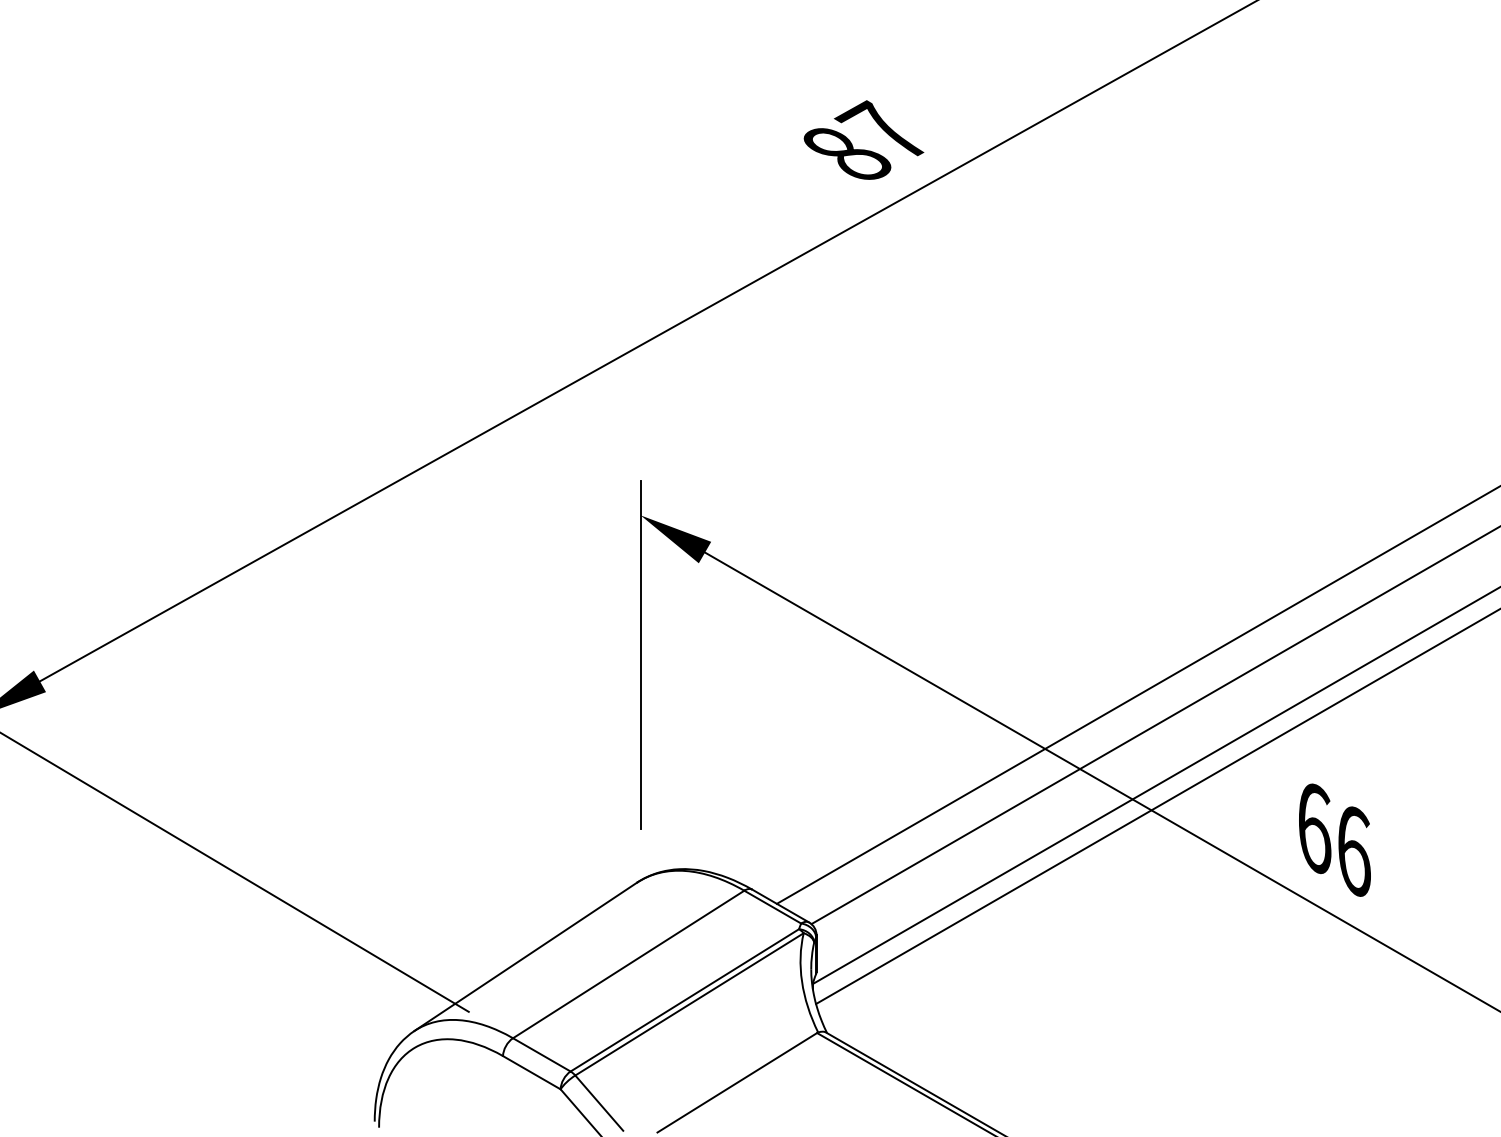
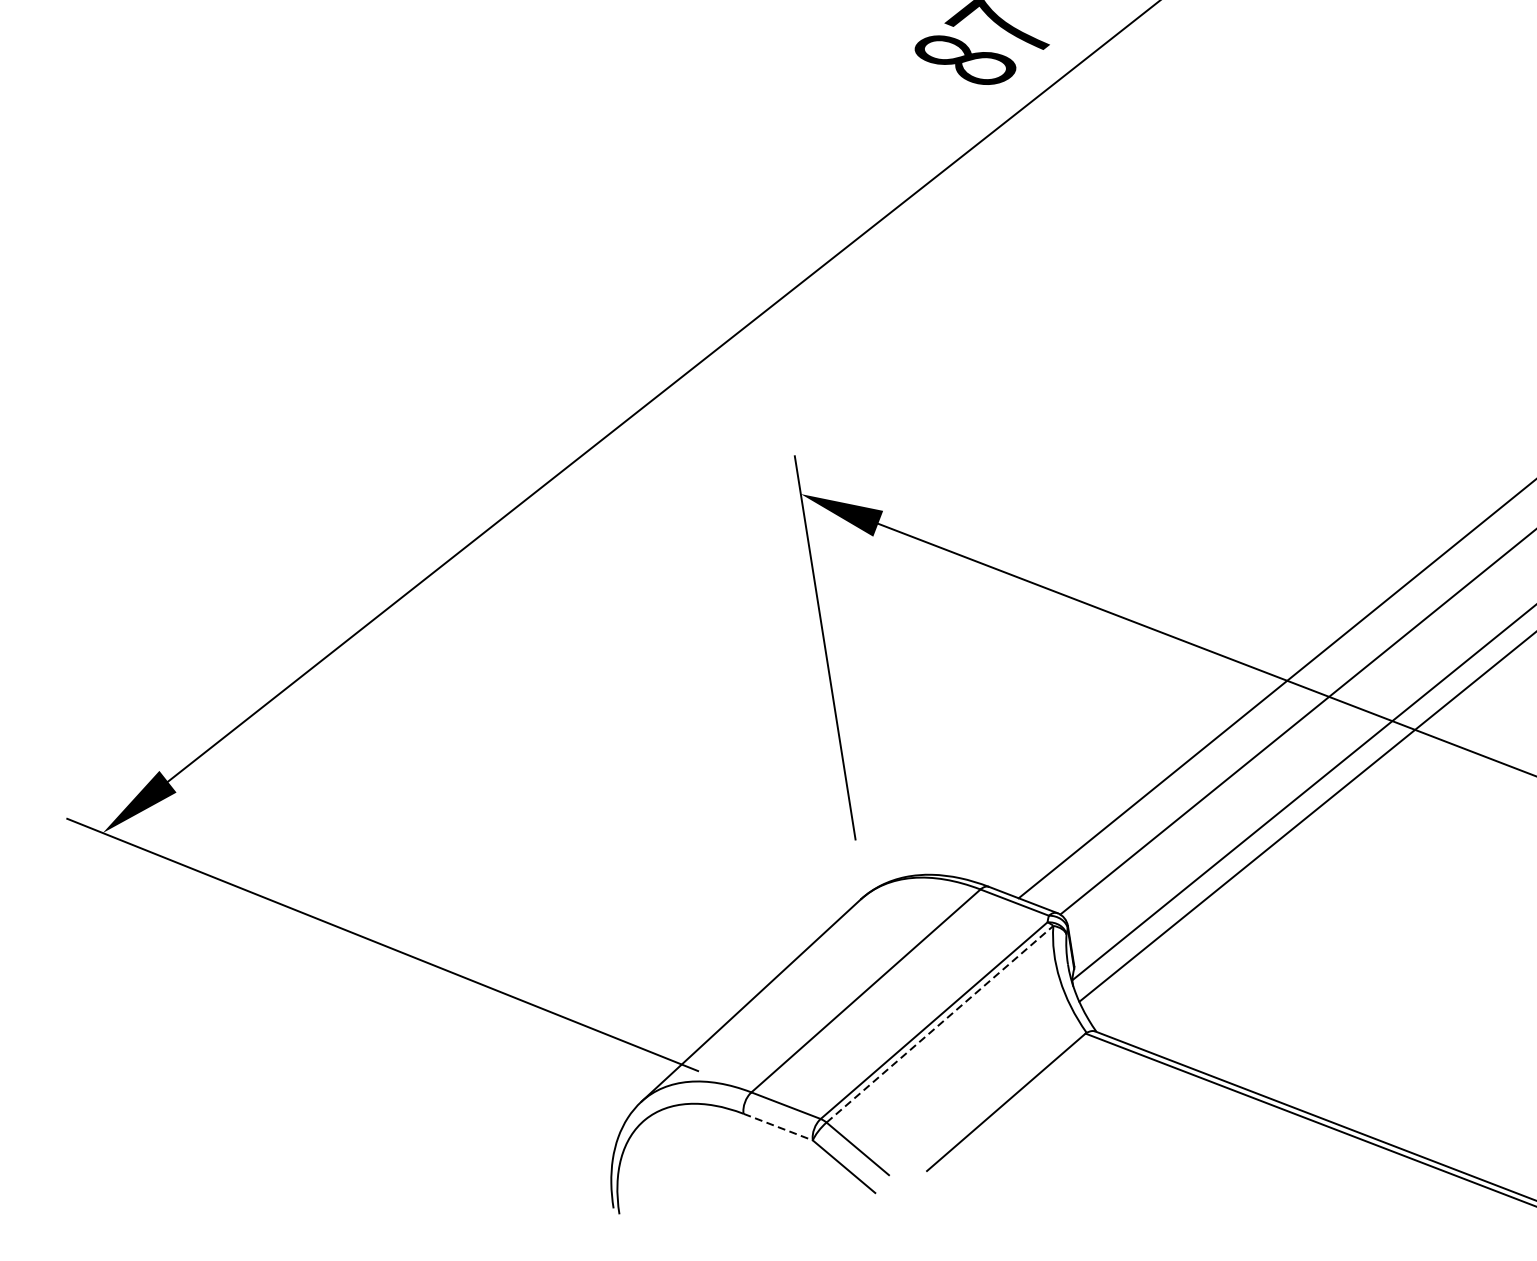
line: (689, 1004) -> (939, 1024), solid -> dashed
line: (532, 1073) -> (779, 1127), solid -> dashed

